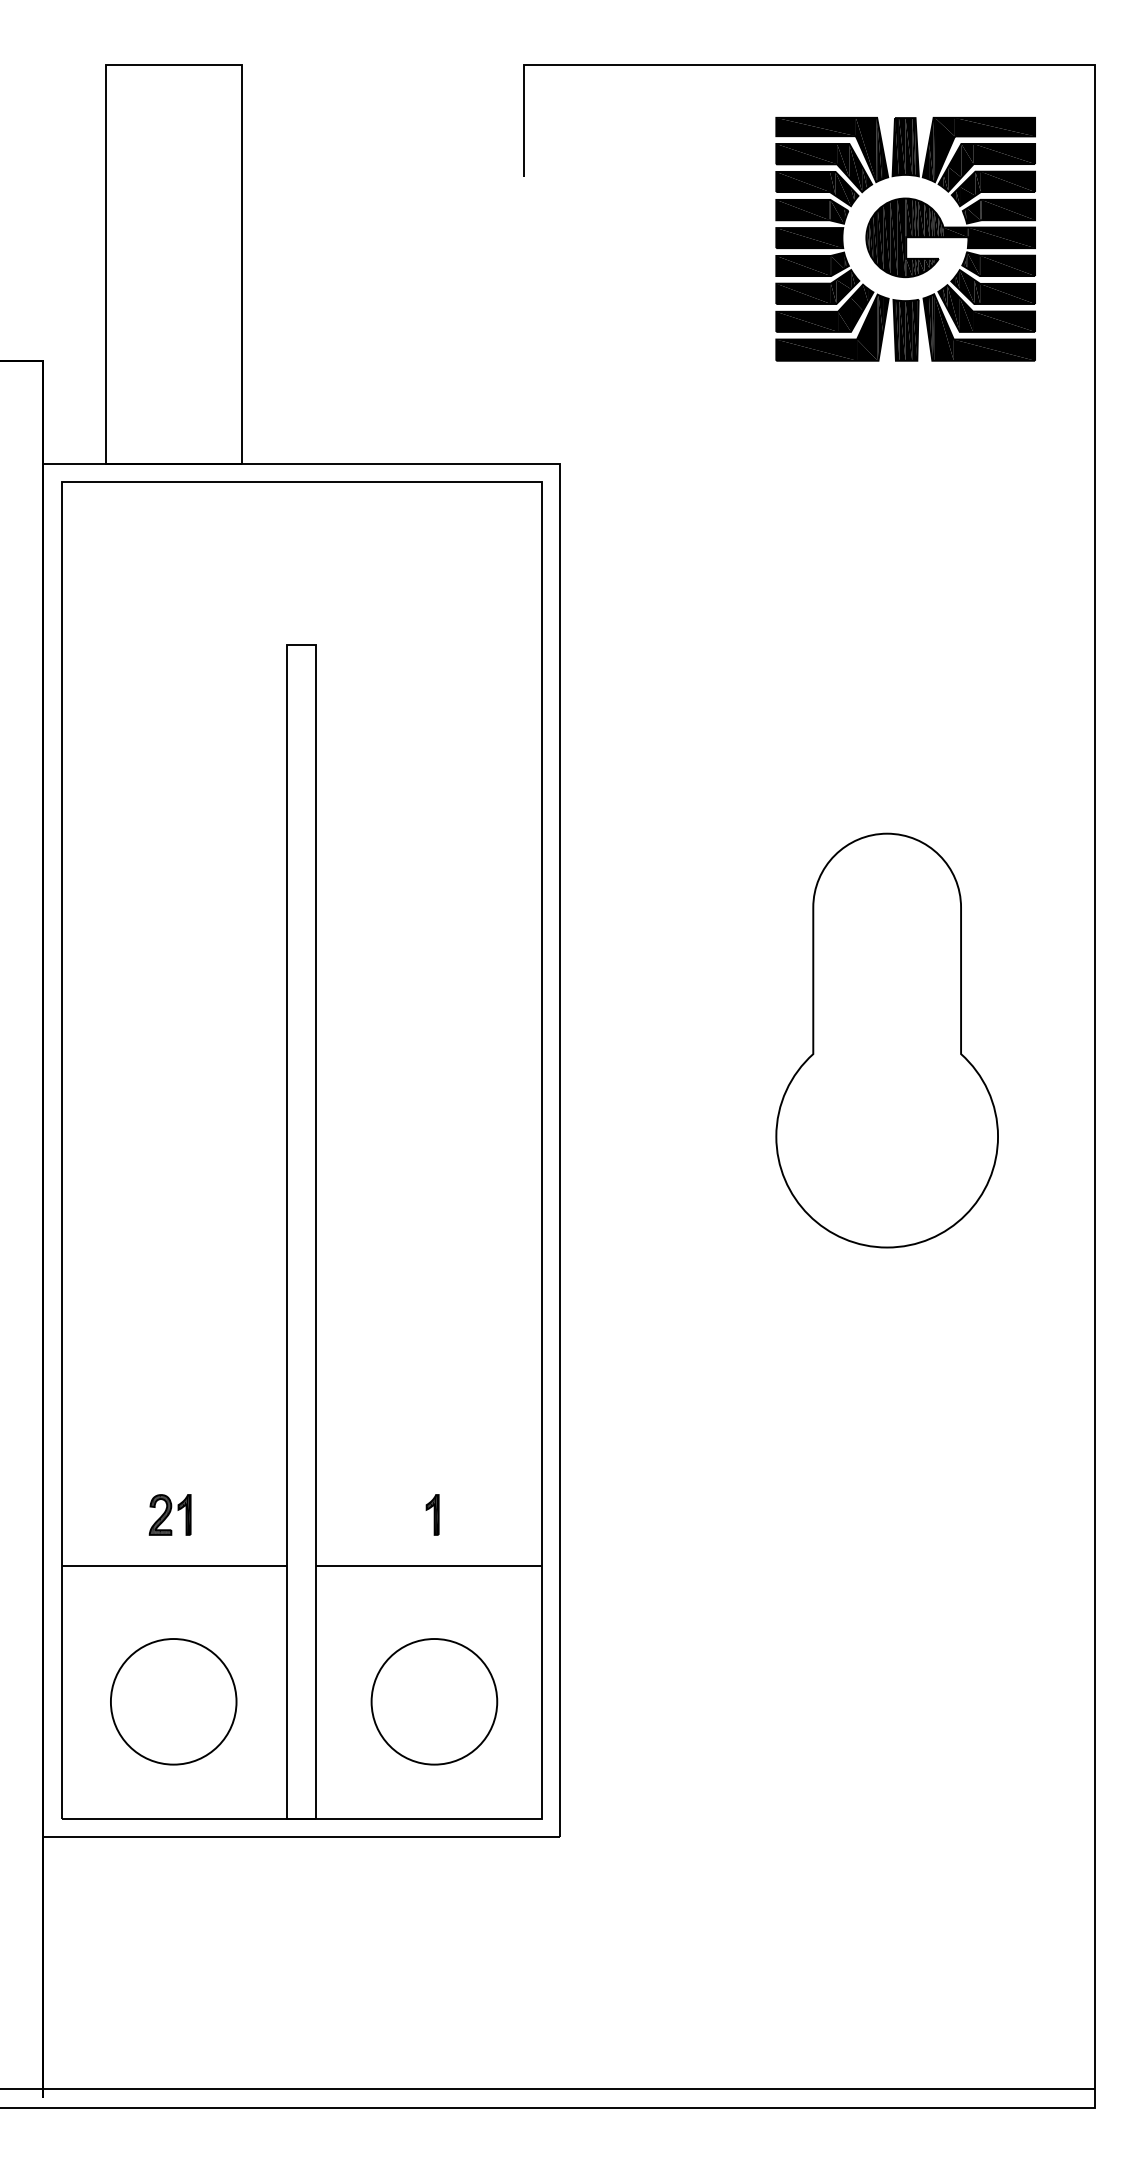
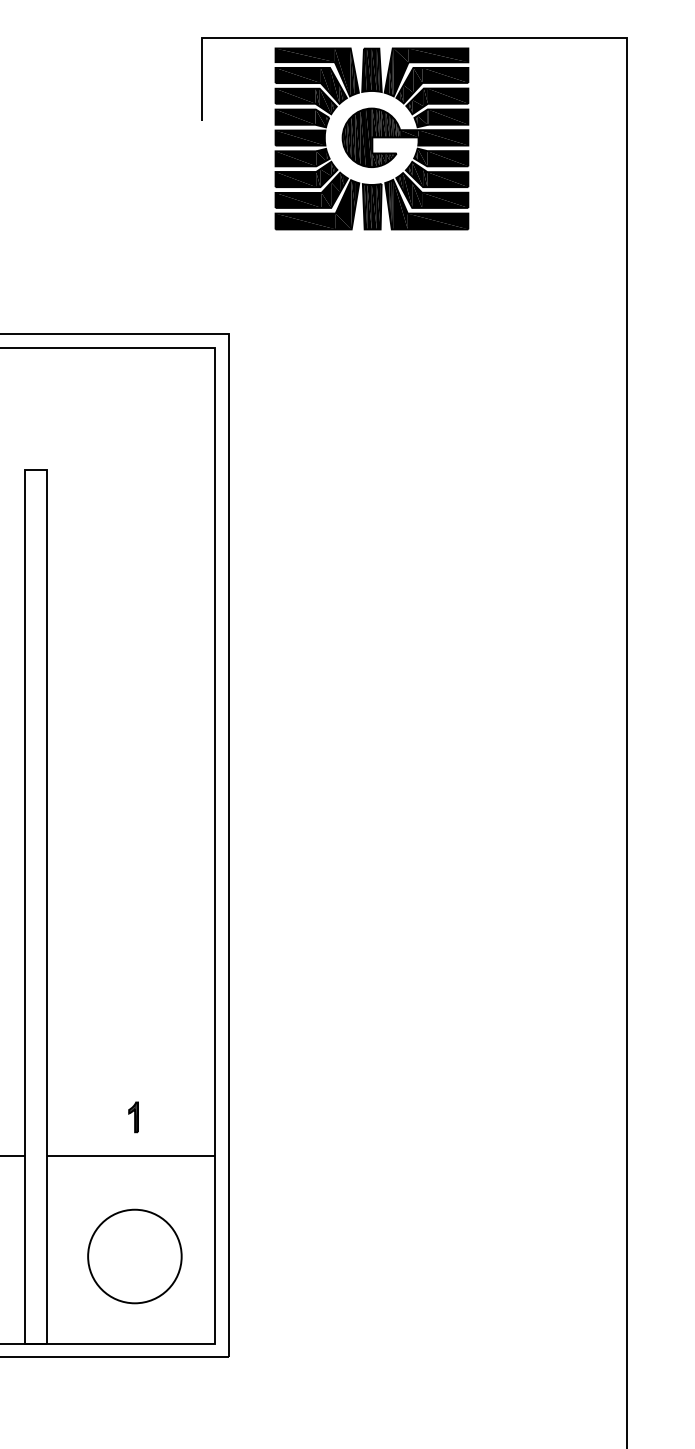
part: (905, 239) -> (371, 139), moved
part: (886, 1040) -> (471, 763), removed

